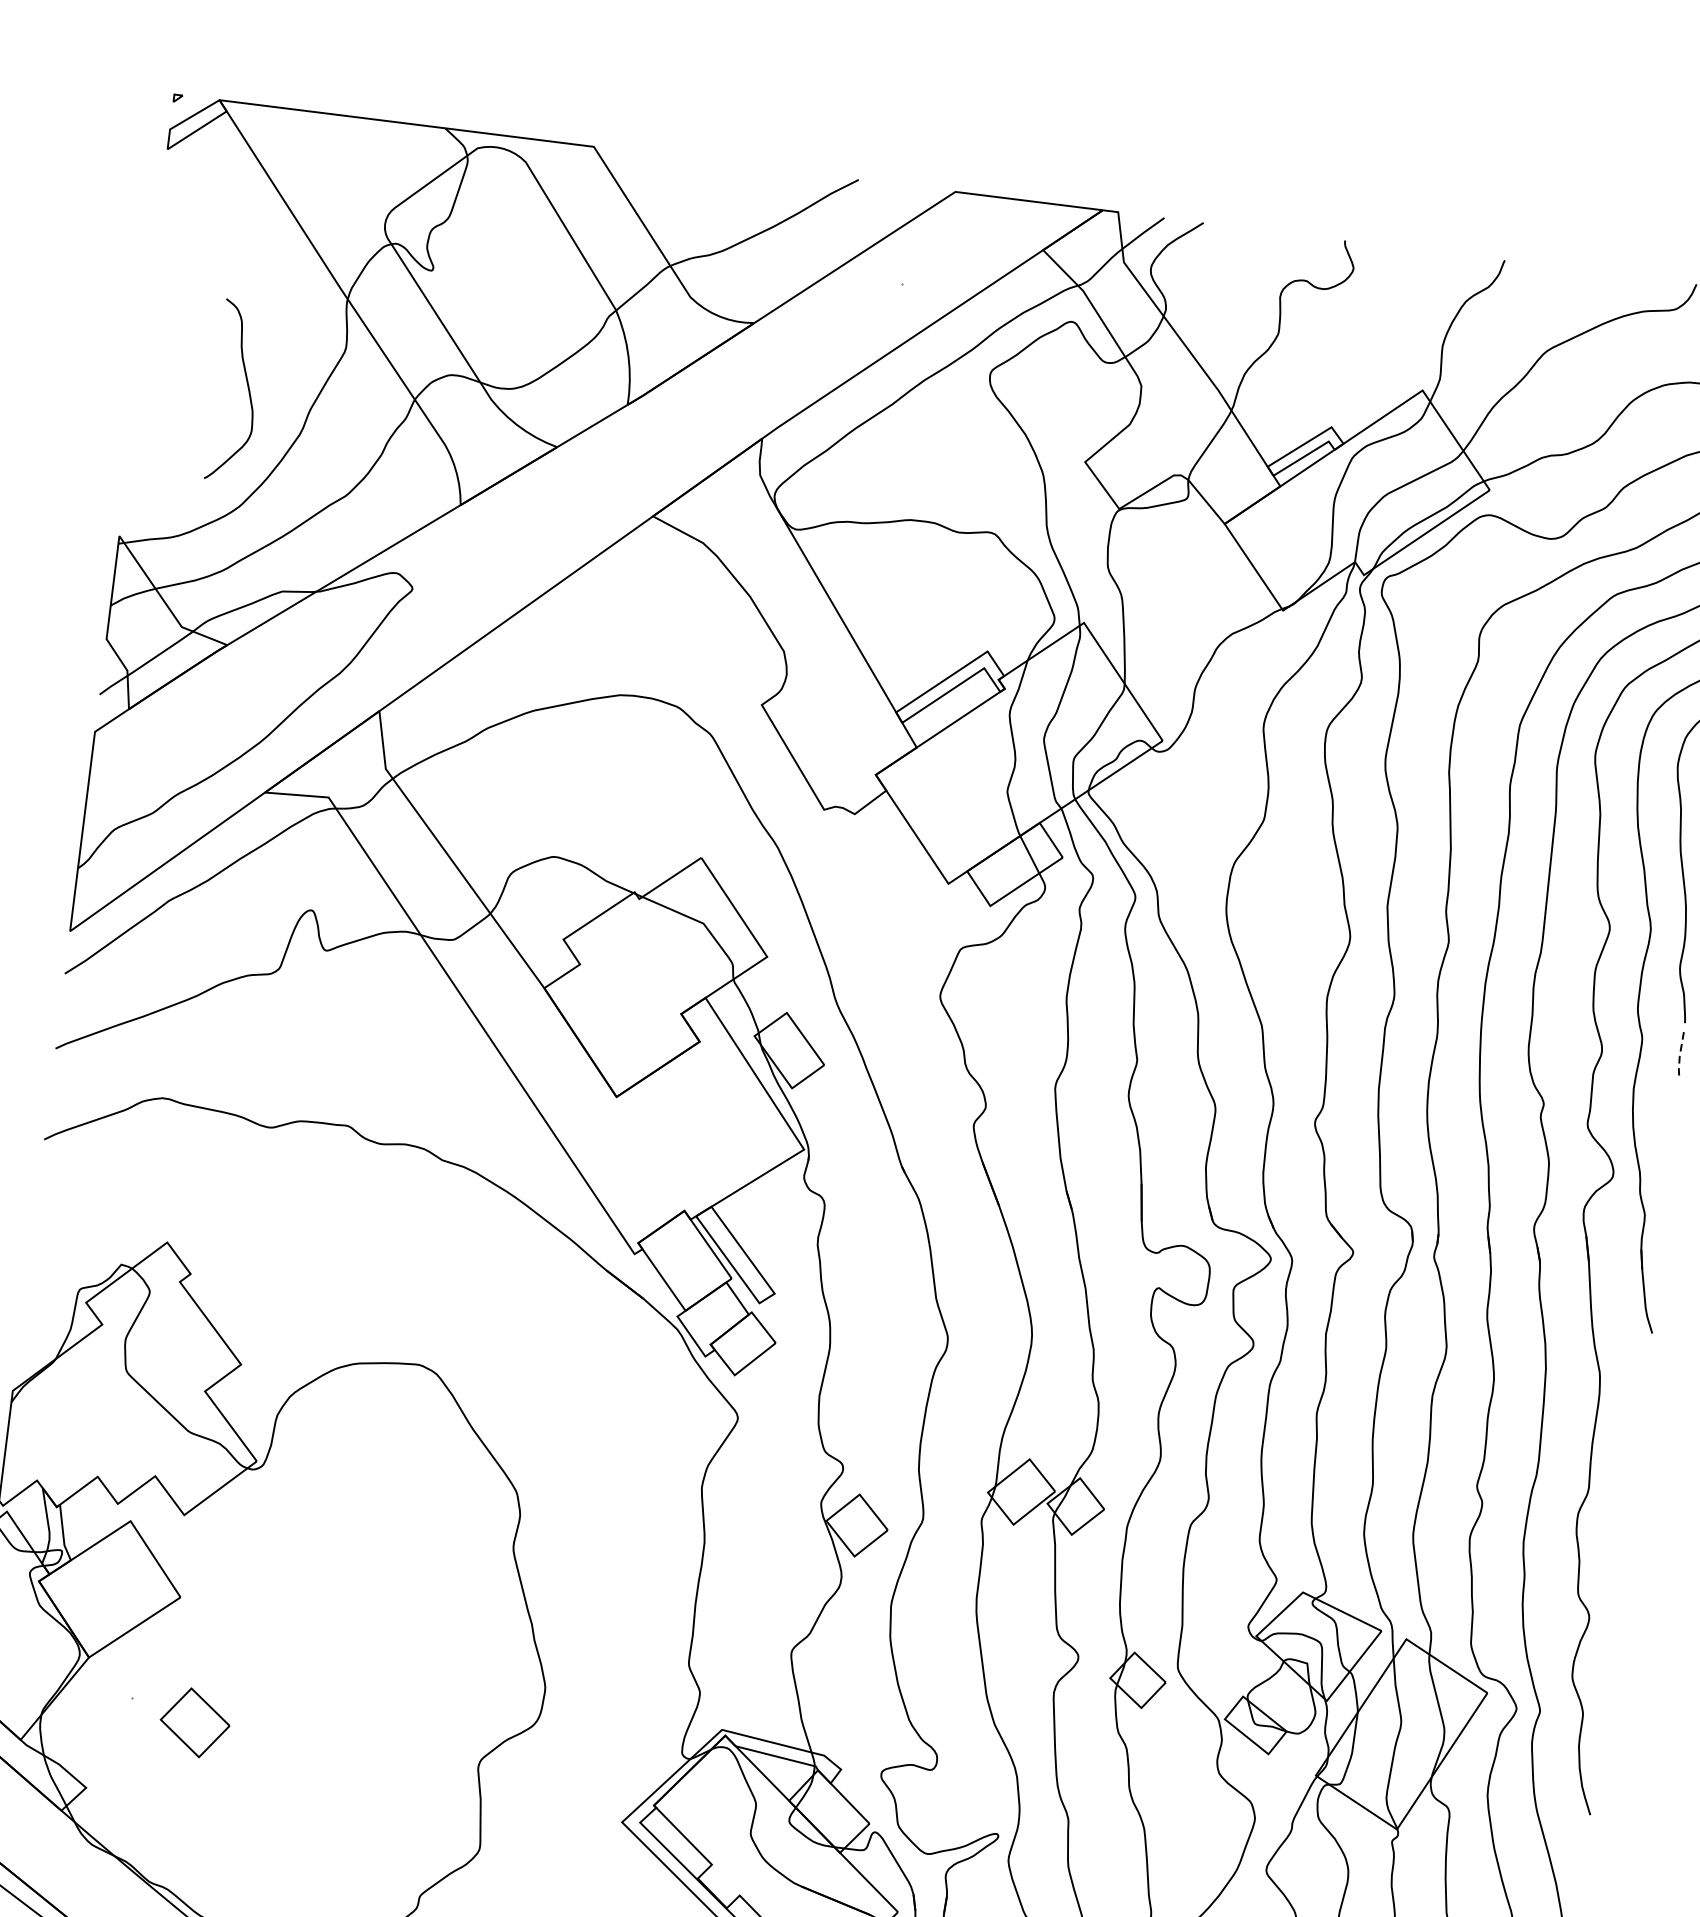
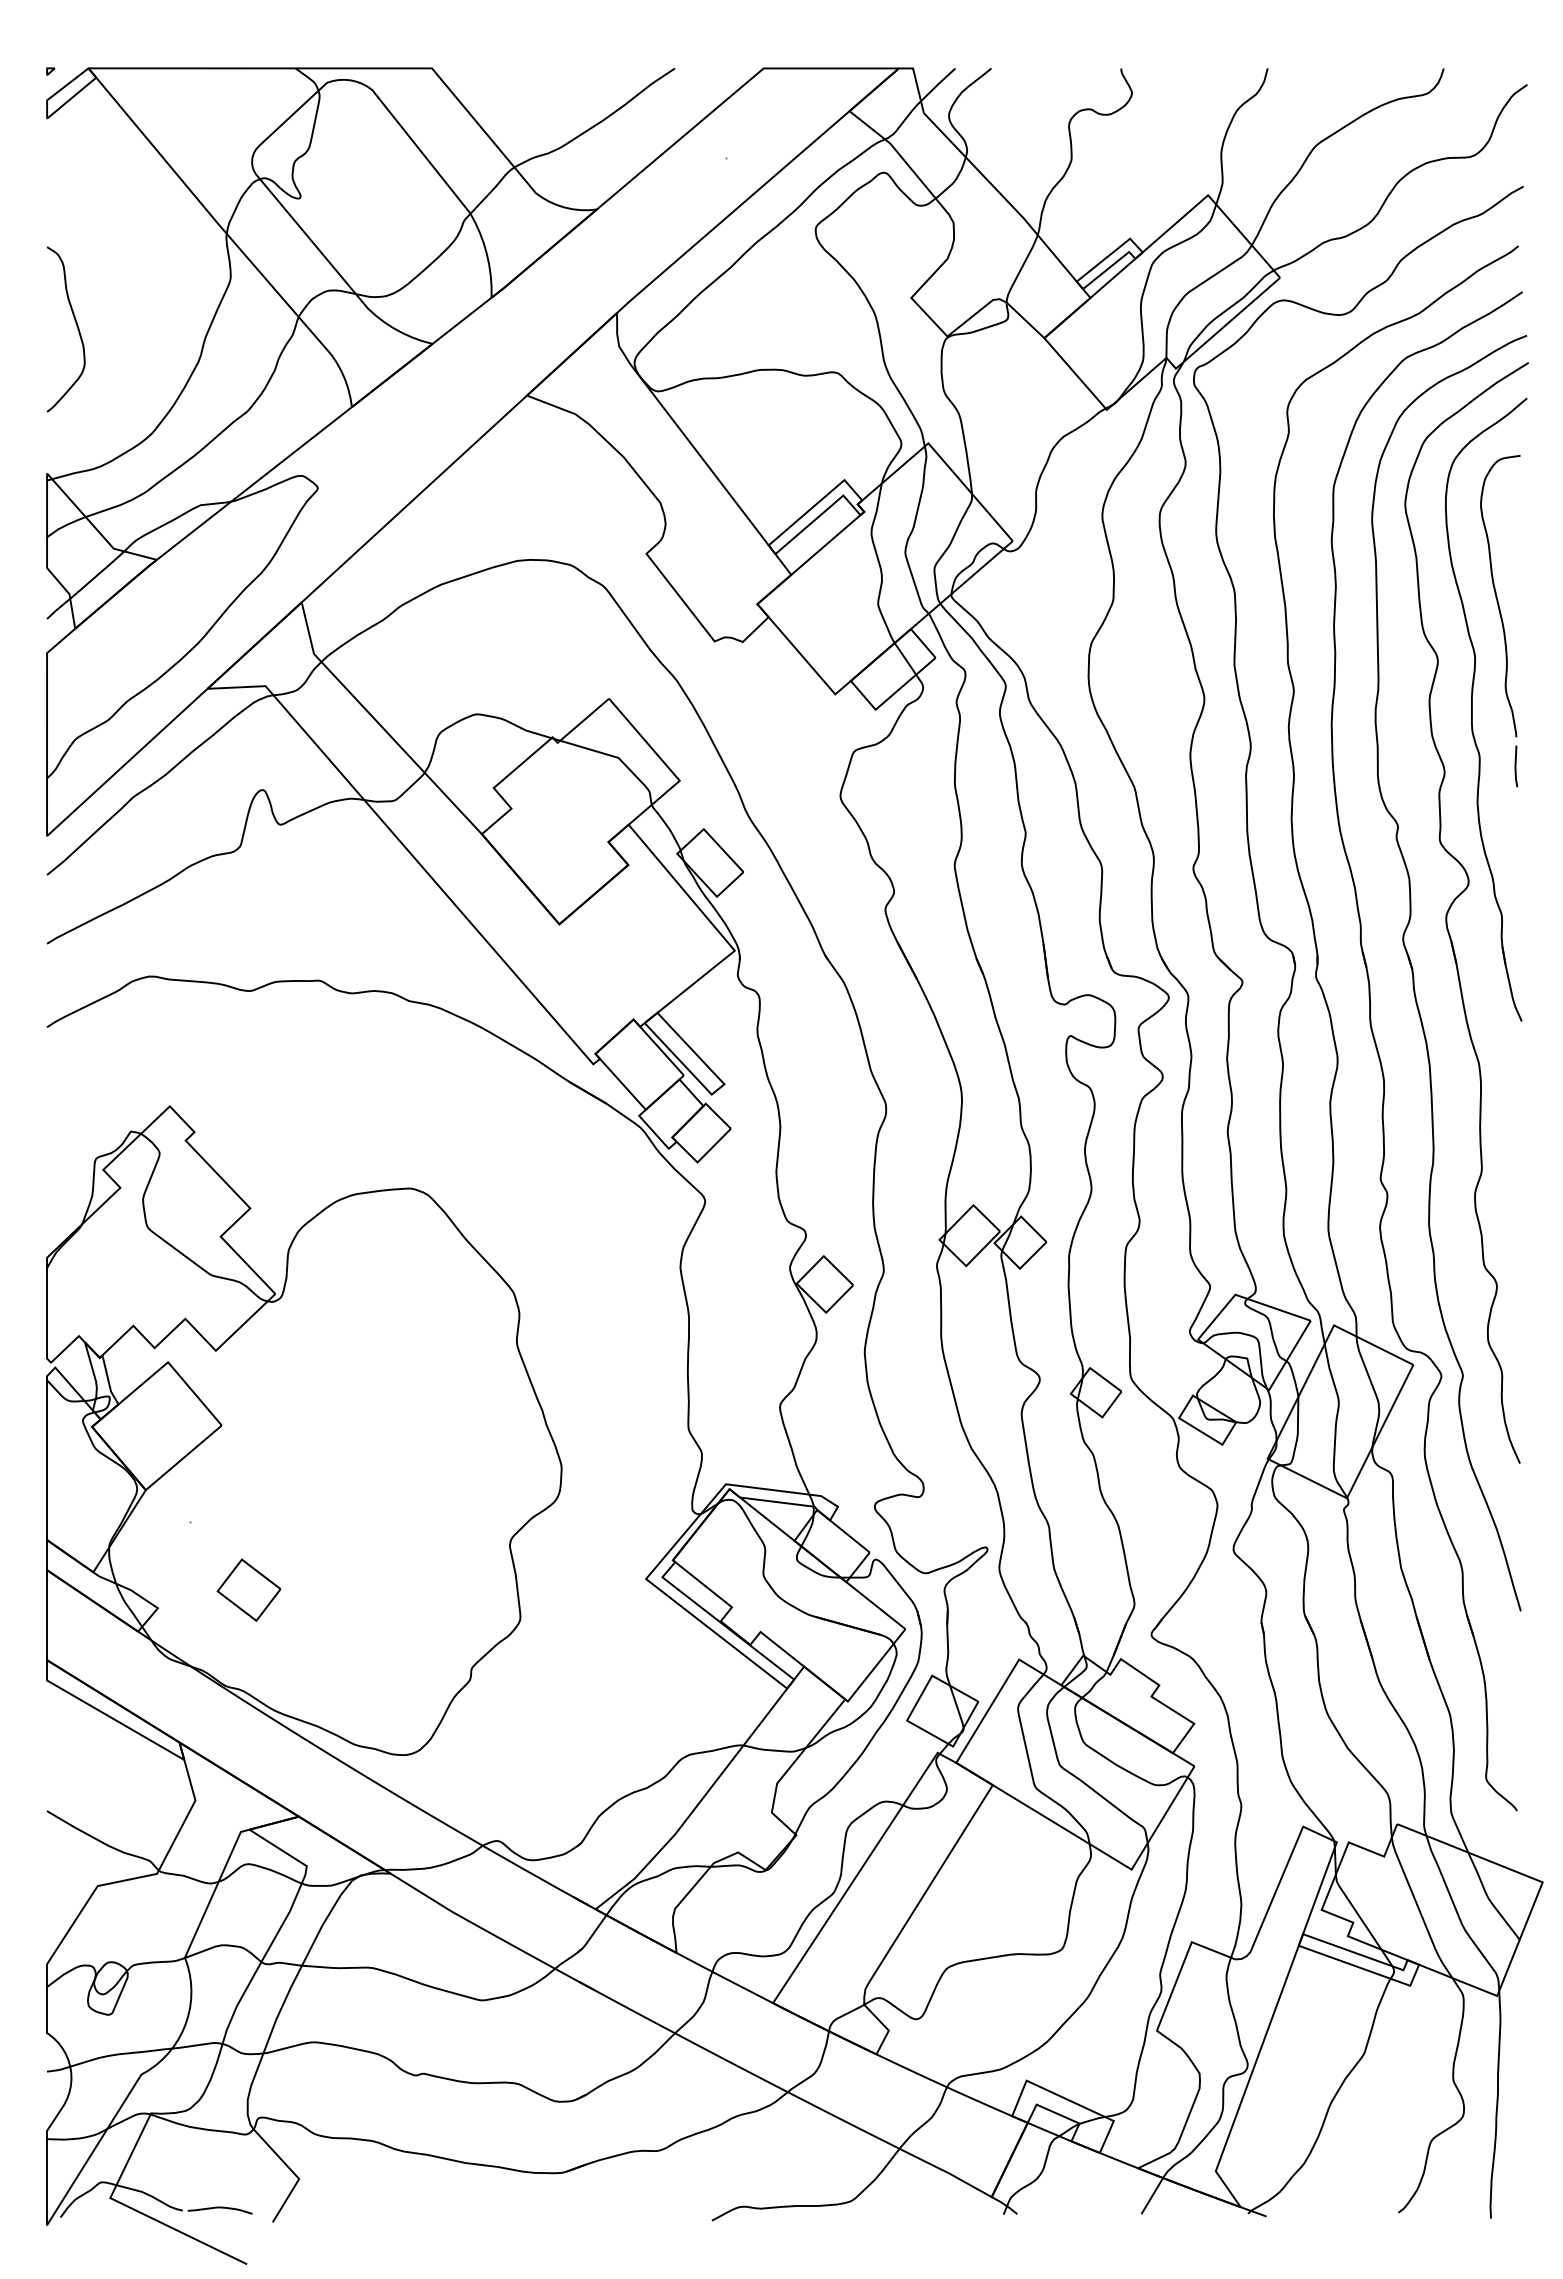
curve: (247, 389) -> (76, 326), moved
line: (1679, 1055) -> (1515, 767), dashed -> solid
part: (194, 1721) -> (248, 1589), moved

